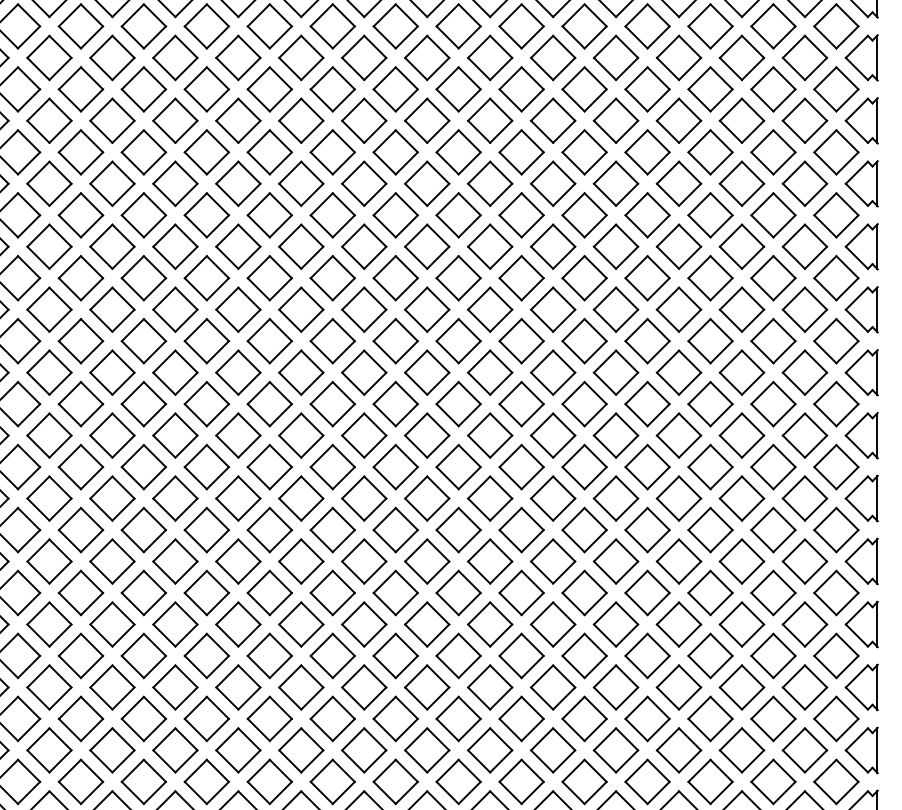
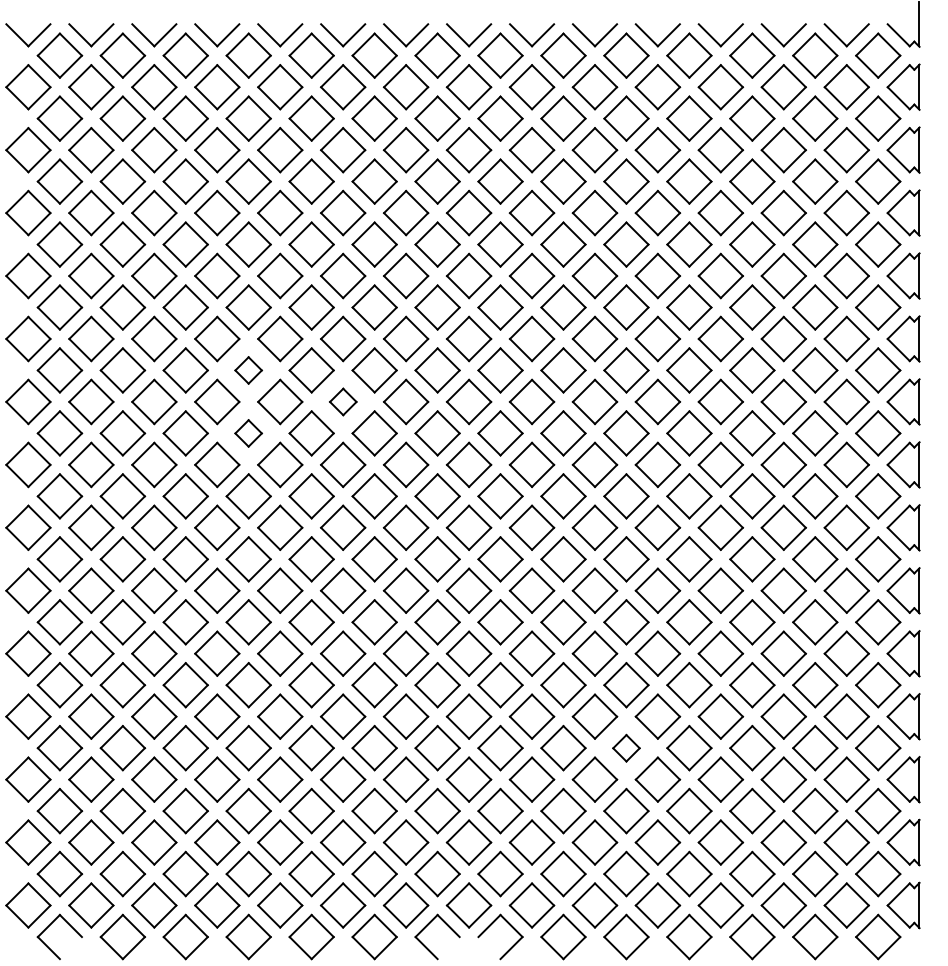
part: (206, 278) -> (248, 370), size x0.6
part: (301, 309) -> (343, 401), size x0.6
part: (206, 341) -> (248, 433), size x0.6
part: (584, 656) -> (626, 748), size x0.6

